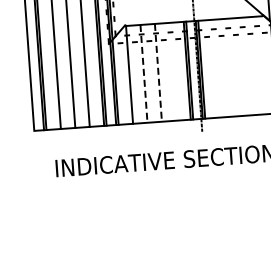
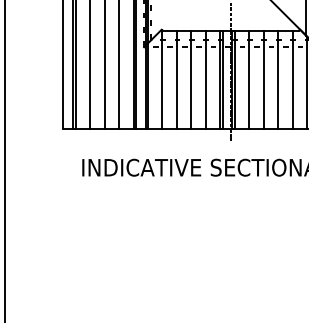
line: (259, 65) -> (292, 79), added
line: (245, 66) -> (278, 79), added
line: (230, 67) -> (263, 79), added
line: (216, 68) -> (249, 79), added
line: (172, 71) -> (205, 79), added
line: (158, 73) -> (191, 80), dashed -> solid
line: (143, 74) -> (176, 80), dashed -> solid

